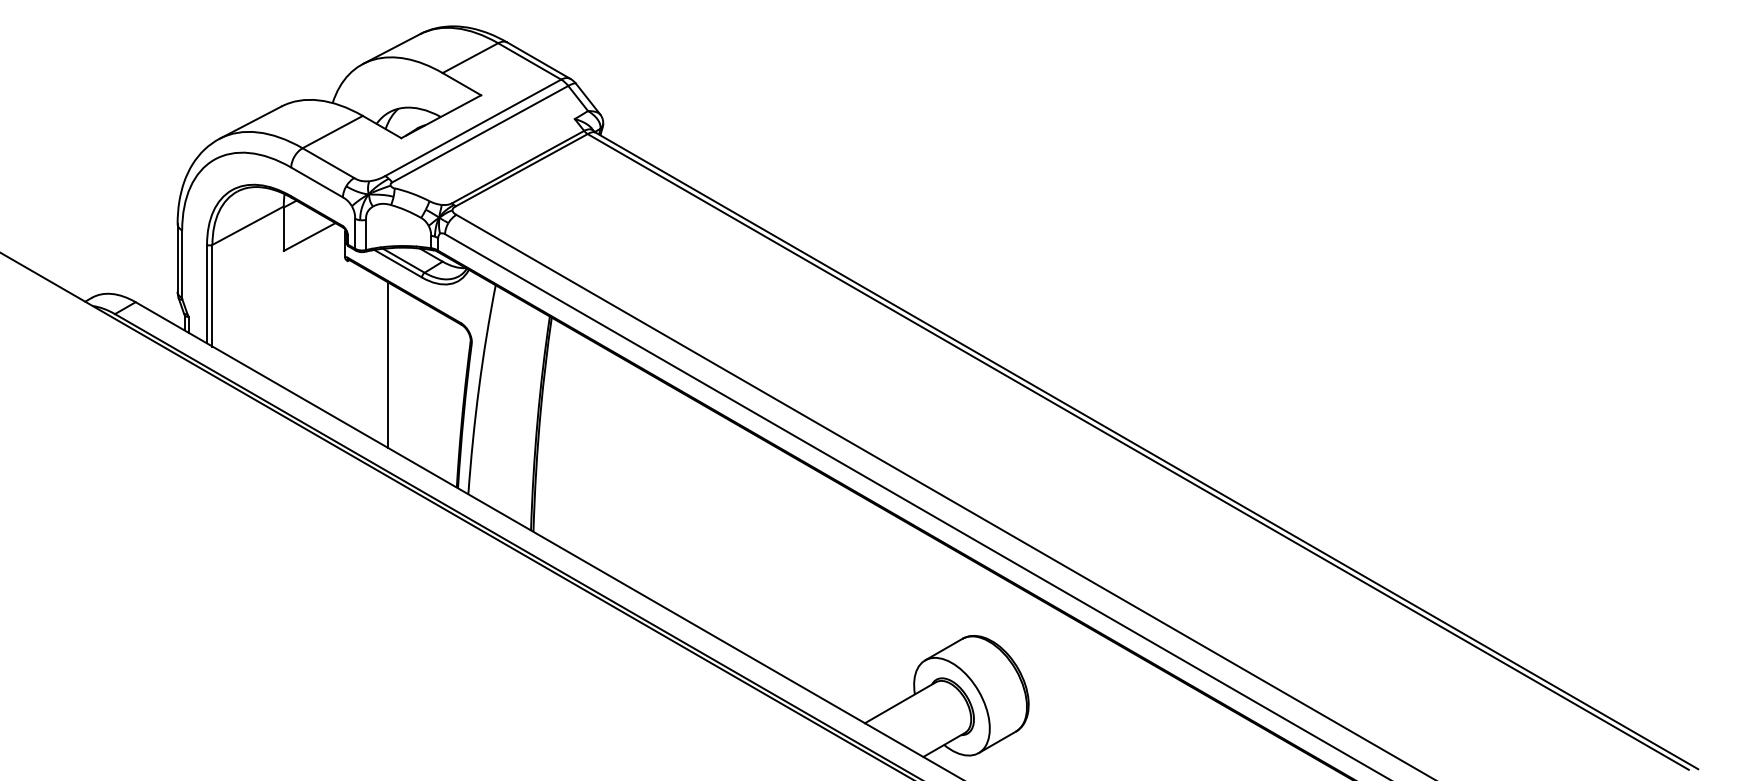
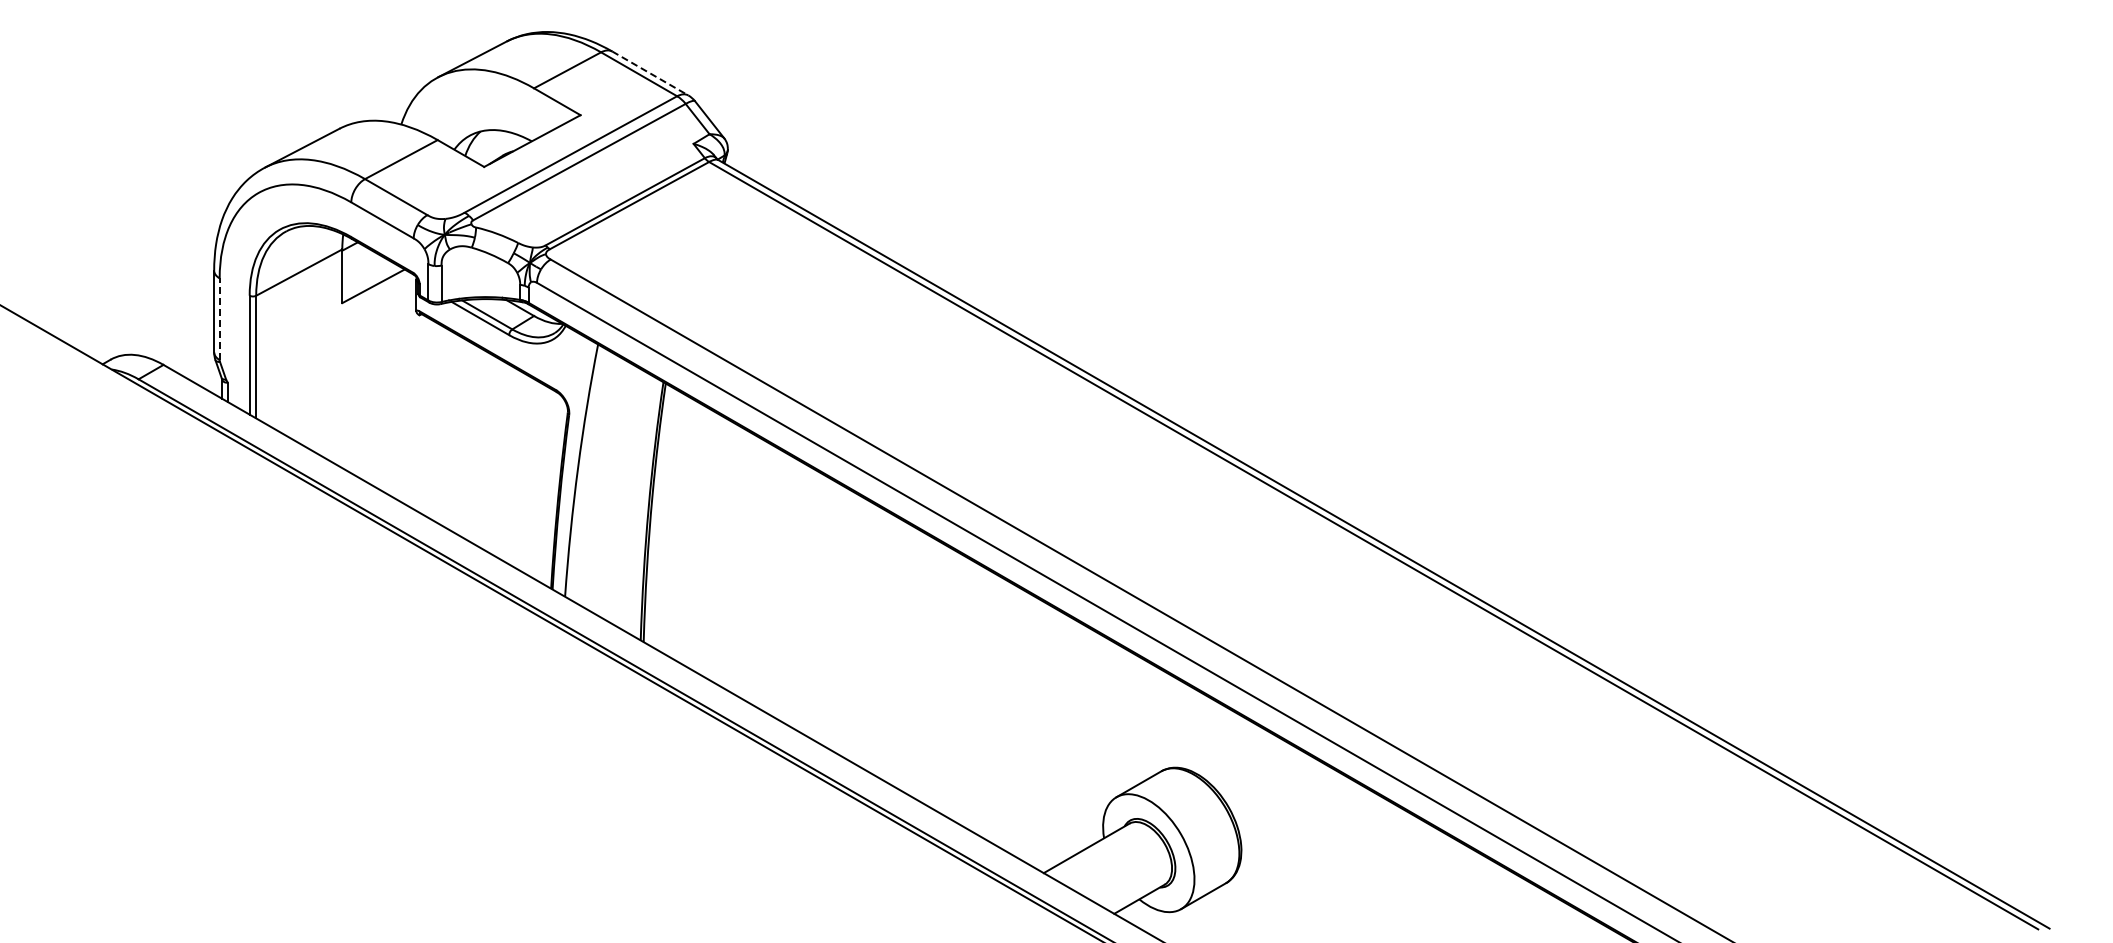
line: (539, 60) -> (650, 73), solid -> dashed
line: (182, 264) -> (219, 319), solid -> dashed
line: (387, 364) -> (467, 440), removed

